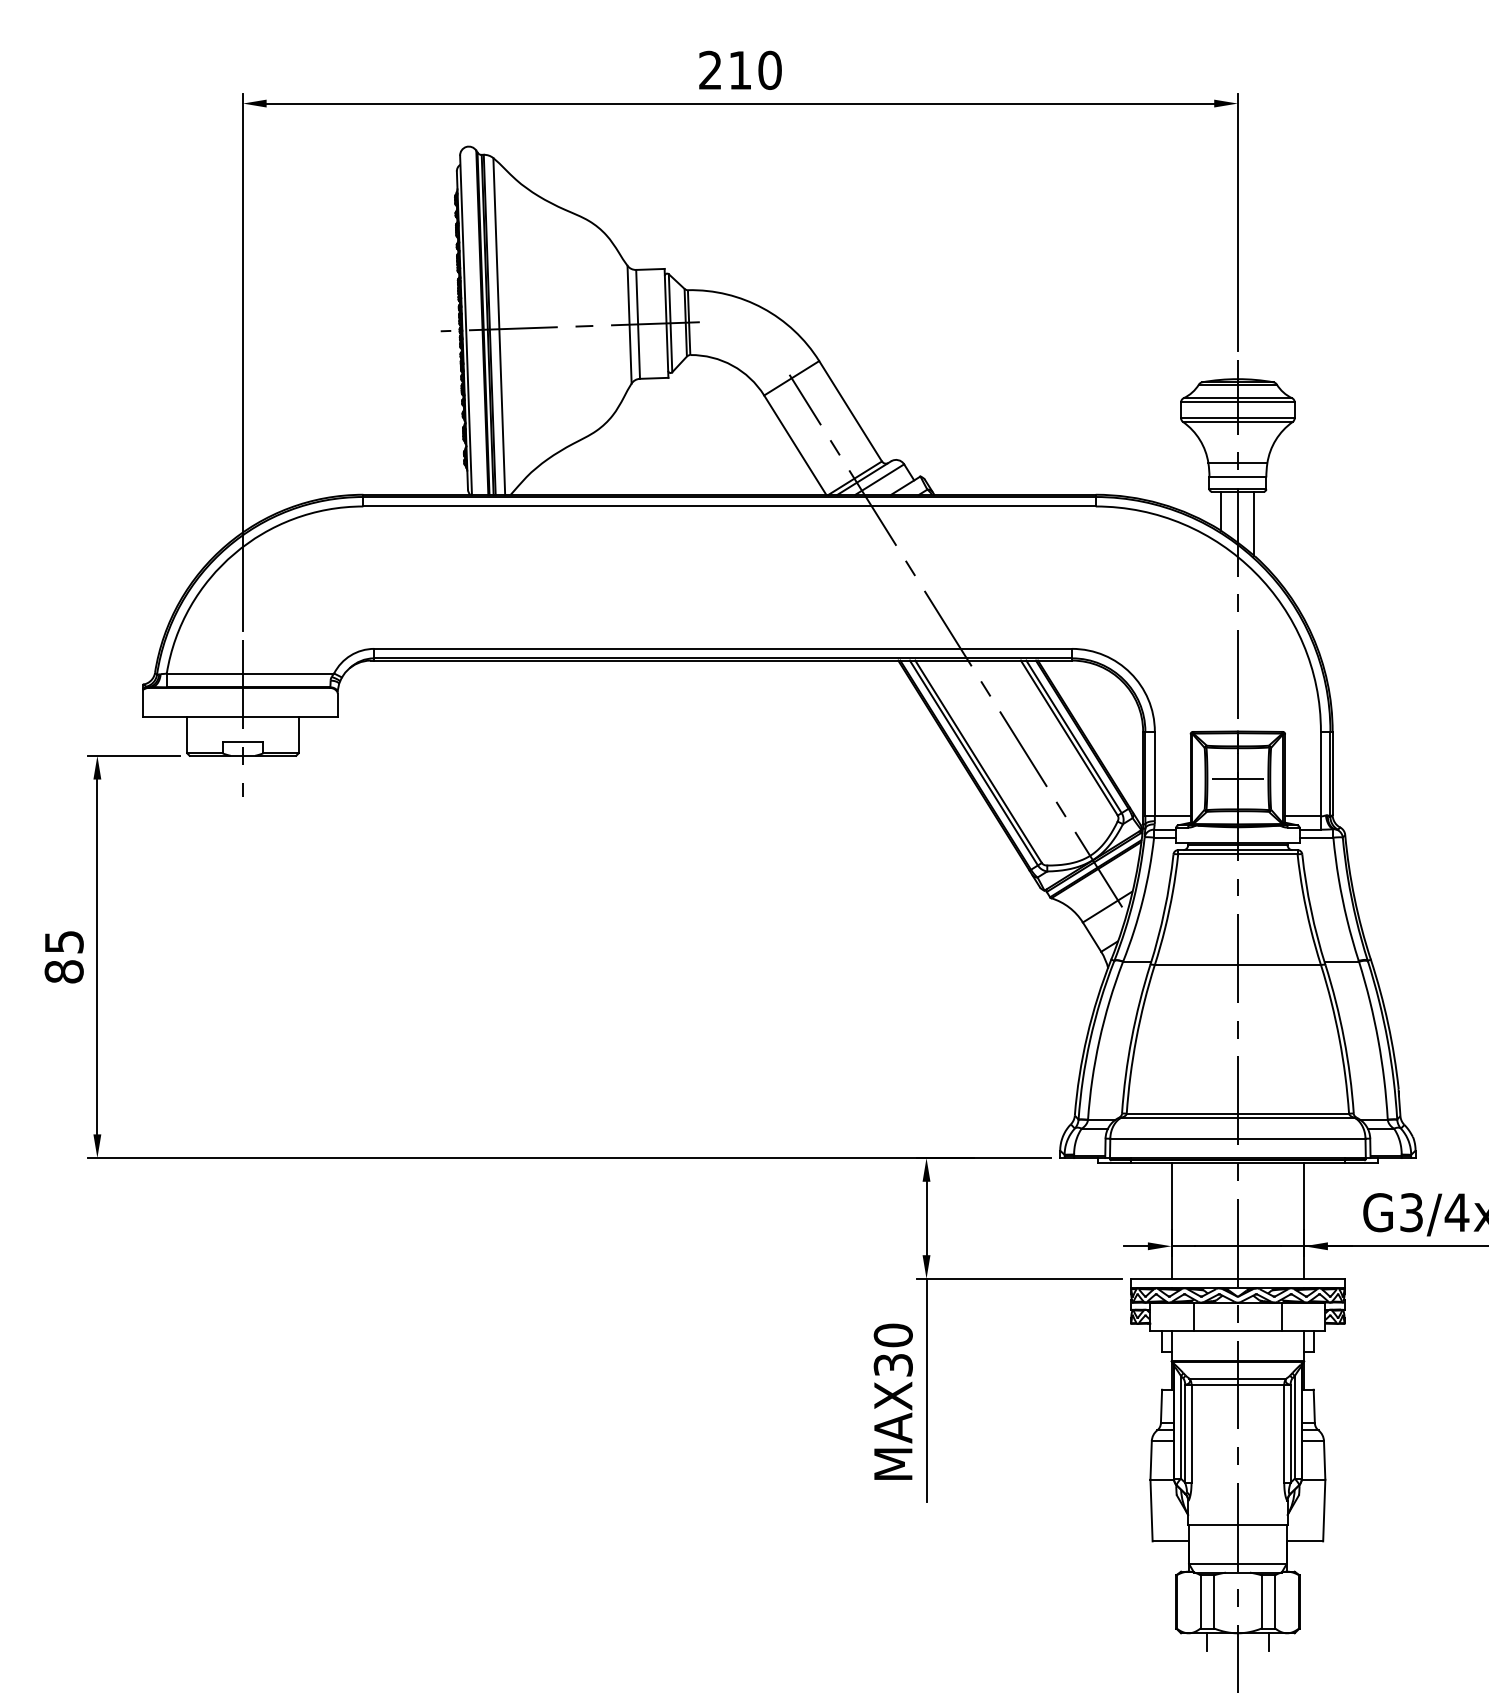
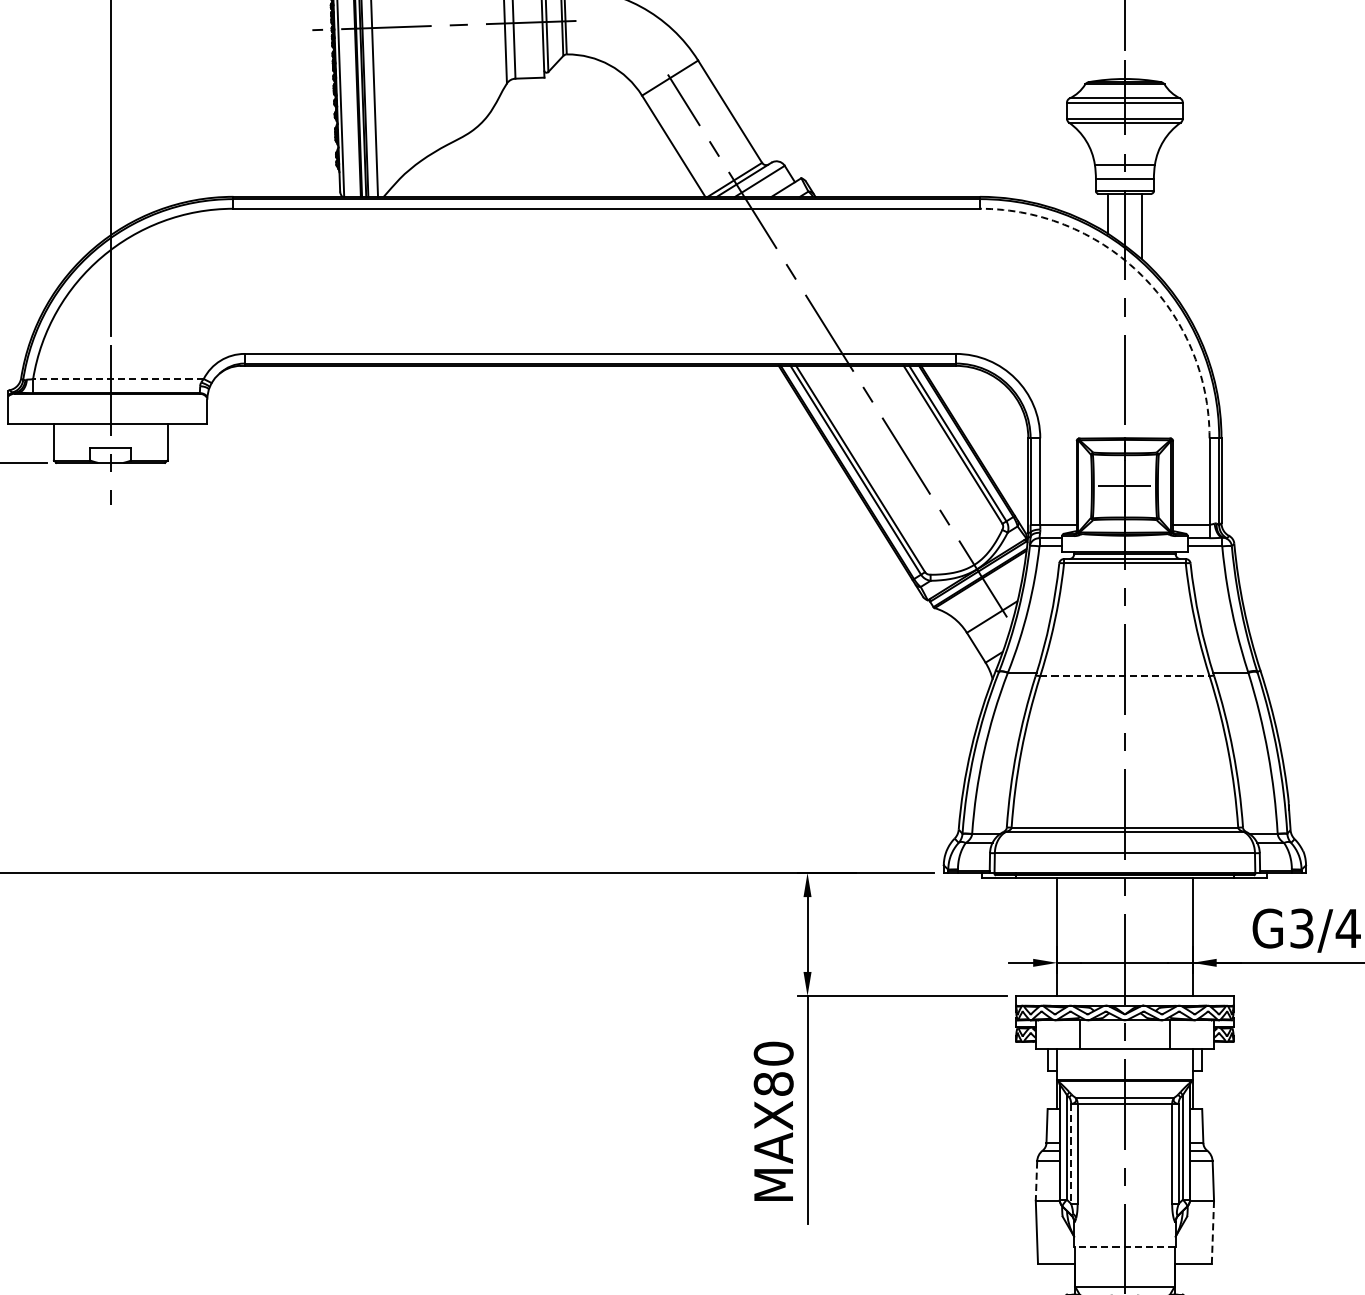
arc: (1254, 572) -> (1141, 276), solid -> dashed
line: (250, 673) -> (118, 379), solid -> dashed
line: (1238, 965) -> (1125, 676), solid -> dashed
text: (892, 1364) -> (772, 1083), MAX30 -> MAX80
line: (1185, 1434) -> (1071, 1154), solid -> dashed
line: (1151, 1460) -> (1036, 1181), solid -> dashed
line: (1324, 1510) -> (1213, 1232), solid -> dashed
line: (1237, 1525) -> (1124, 1247), solid -> dashed

